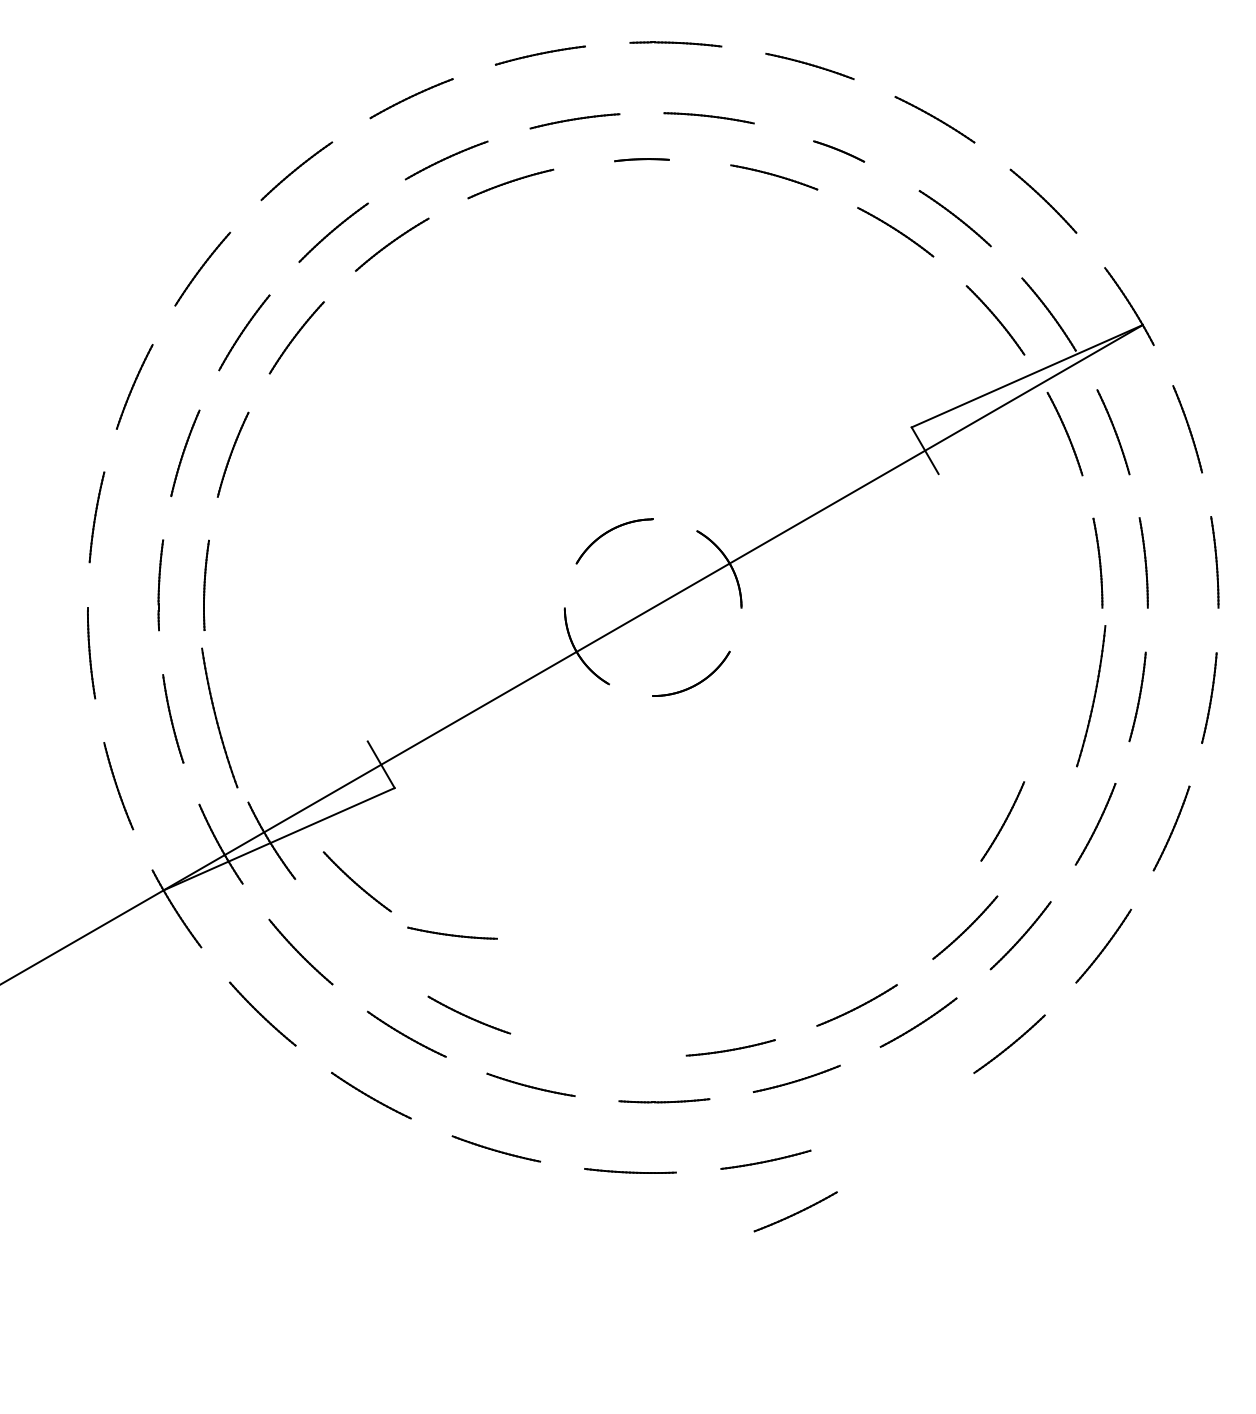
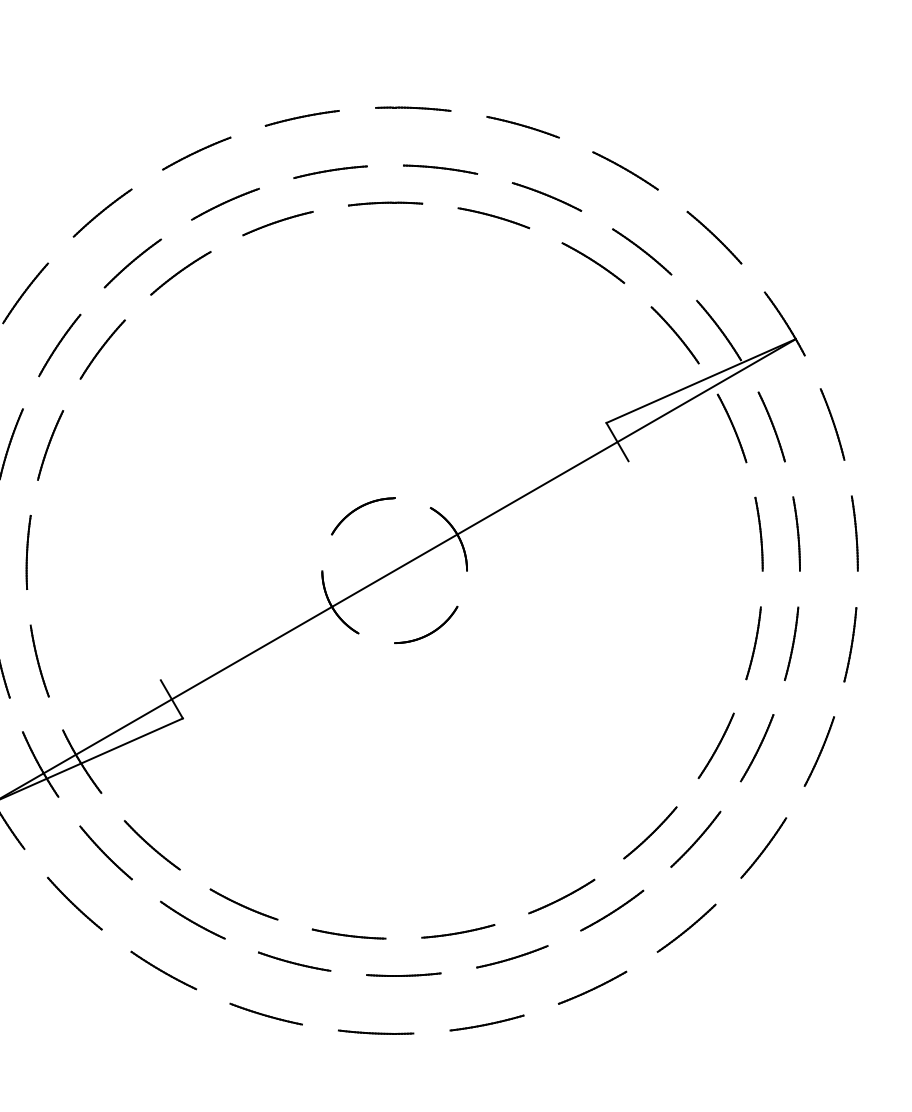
part: (838, 151) -> (546, 196), size x1.67
part: (641, 159) -> (385, 203), size x1.67
part: (1091, 696) -> (753, 643), size x0.62
part: (220, 717) -> (40, 660), size x0.62
part: (1002, 821) -> (716, 745), moved
part: (356, 881) -> (151, 845), moved
part: (452, 932) -> (349, 933), moved
part: (795, 1211) -> (592, 987), moved

